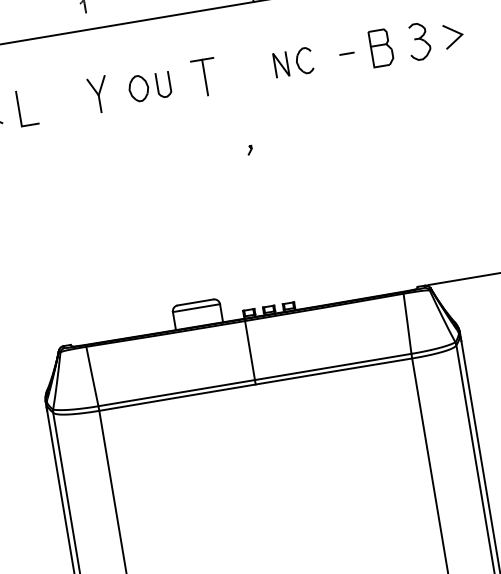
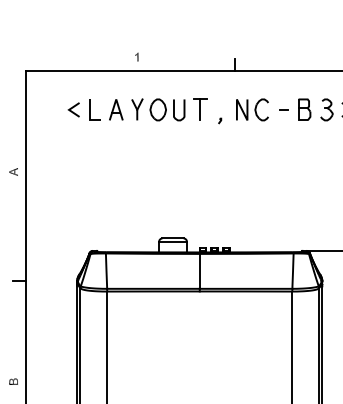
part: (293, 62) -> (252, 109), size x1.43
part: (149, 86) -> (167, 109), size x1.43
part: (63, 100) -> (116, 109), added
line: (250, 149) -> (220, 120), moved

